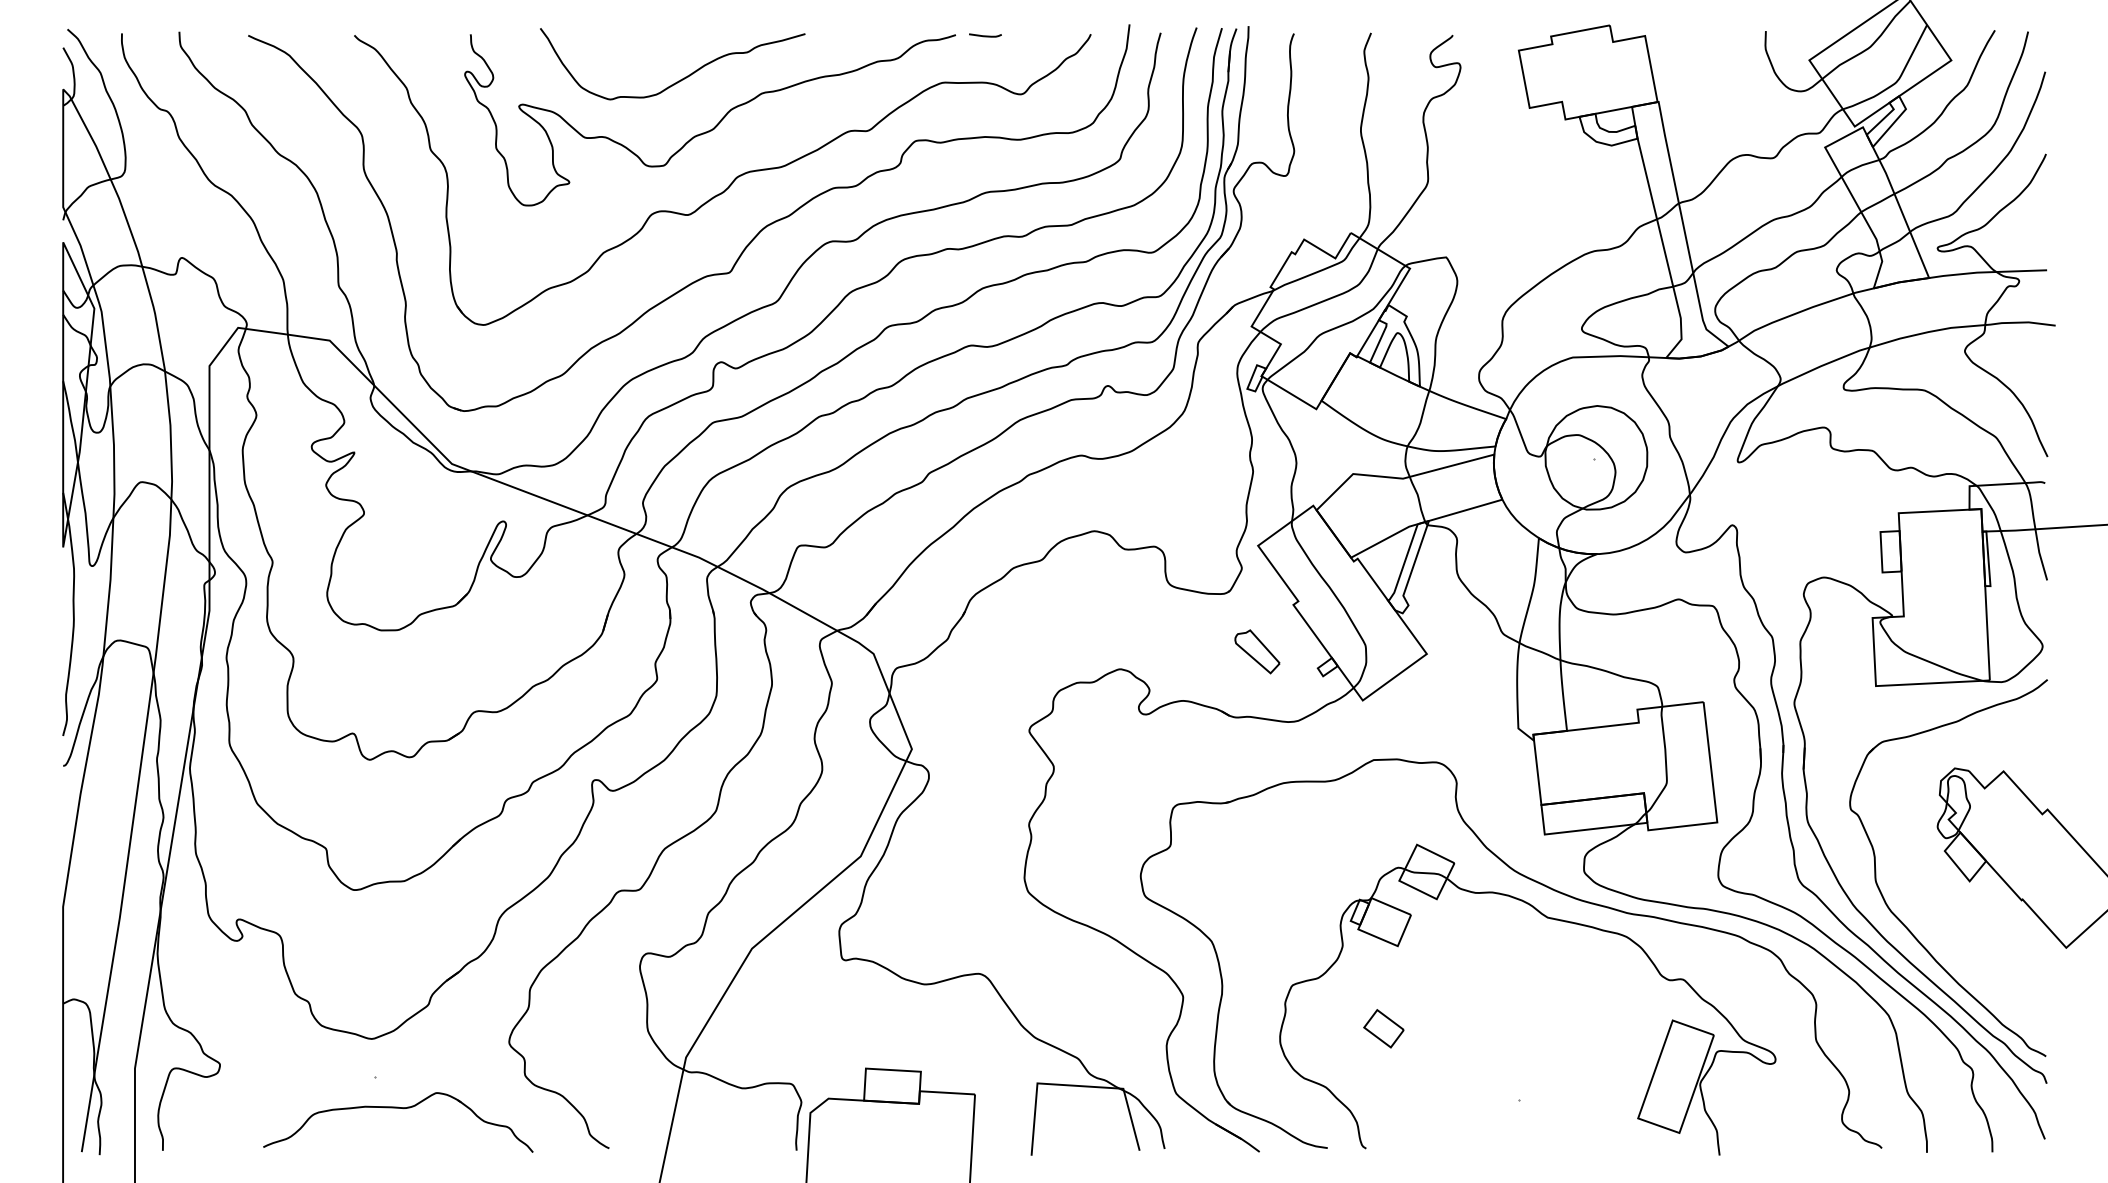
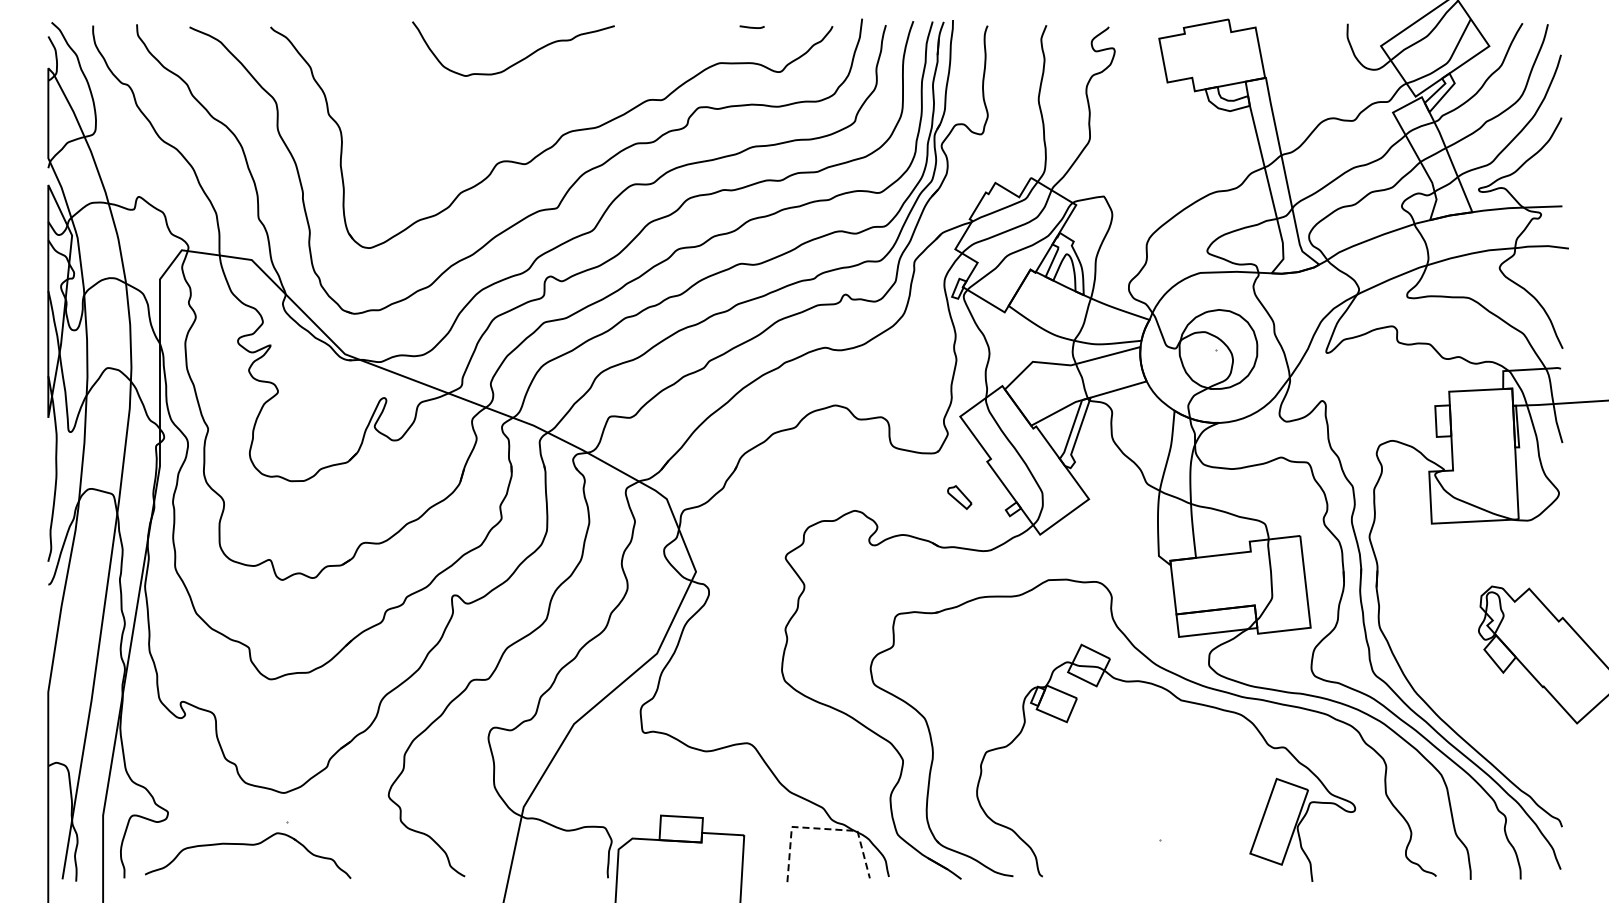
curve: (715, 125) -> (546, 95), removed
part: (1257, 651) -> (959, 497), size x0.7
part: (1899, 917) -> (1449, 700), removed
part: (1382, 1029) -> (1055, 785), removed
line: (1076, 1085) -> (821, 828), solid -> dashed
part: (398, 1109) -> (248, 845), moved

